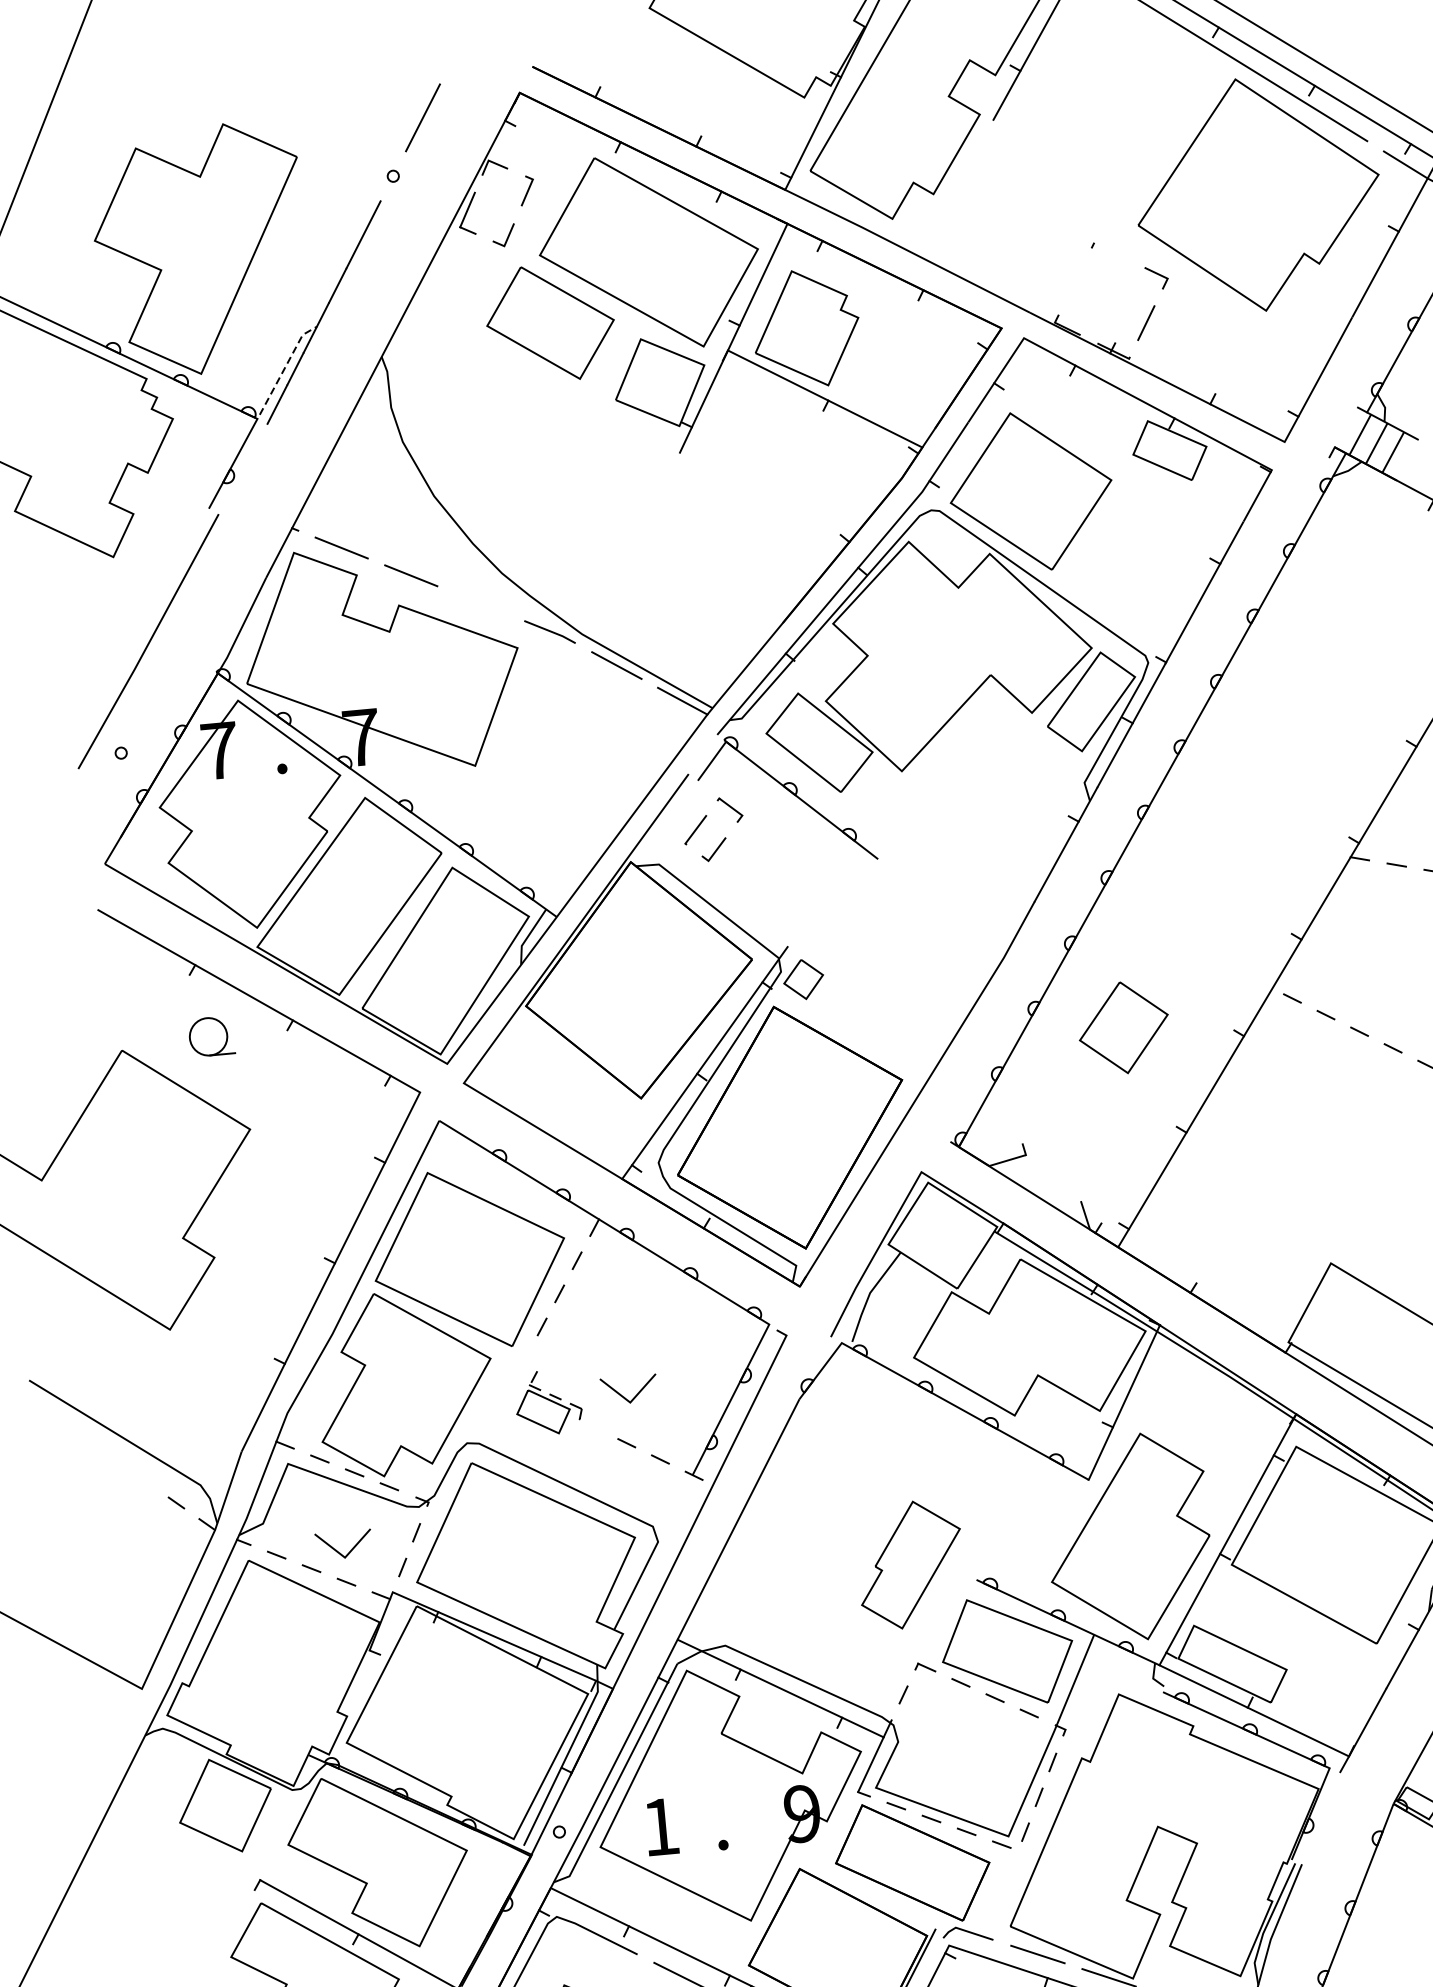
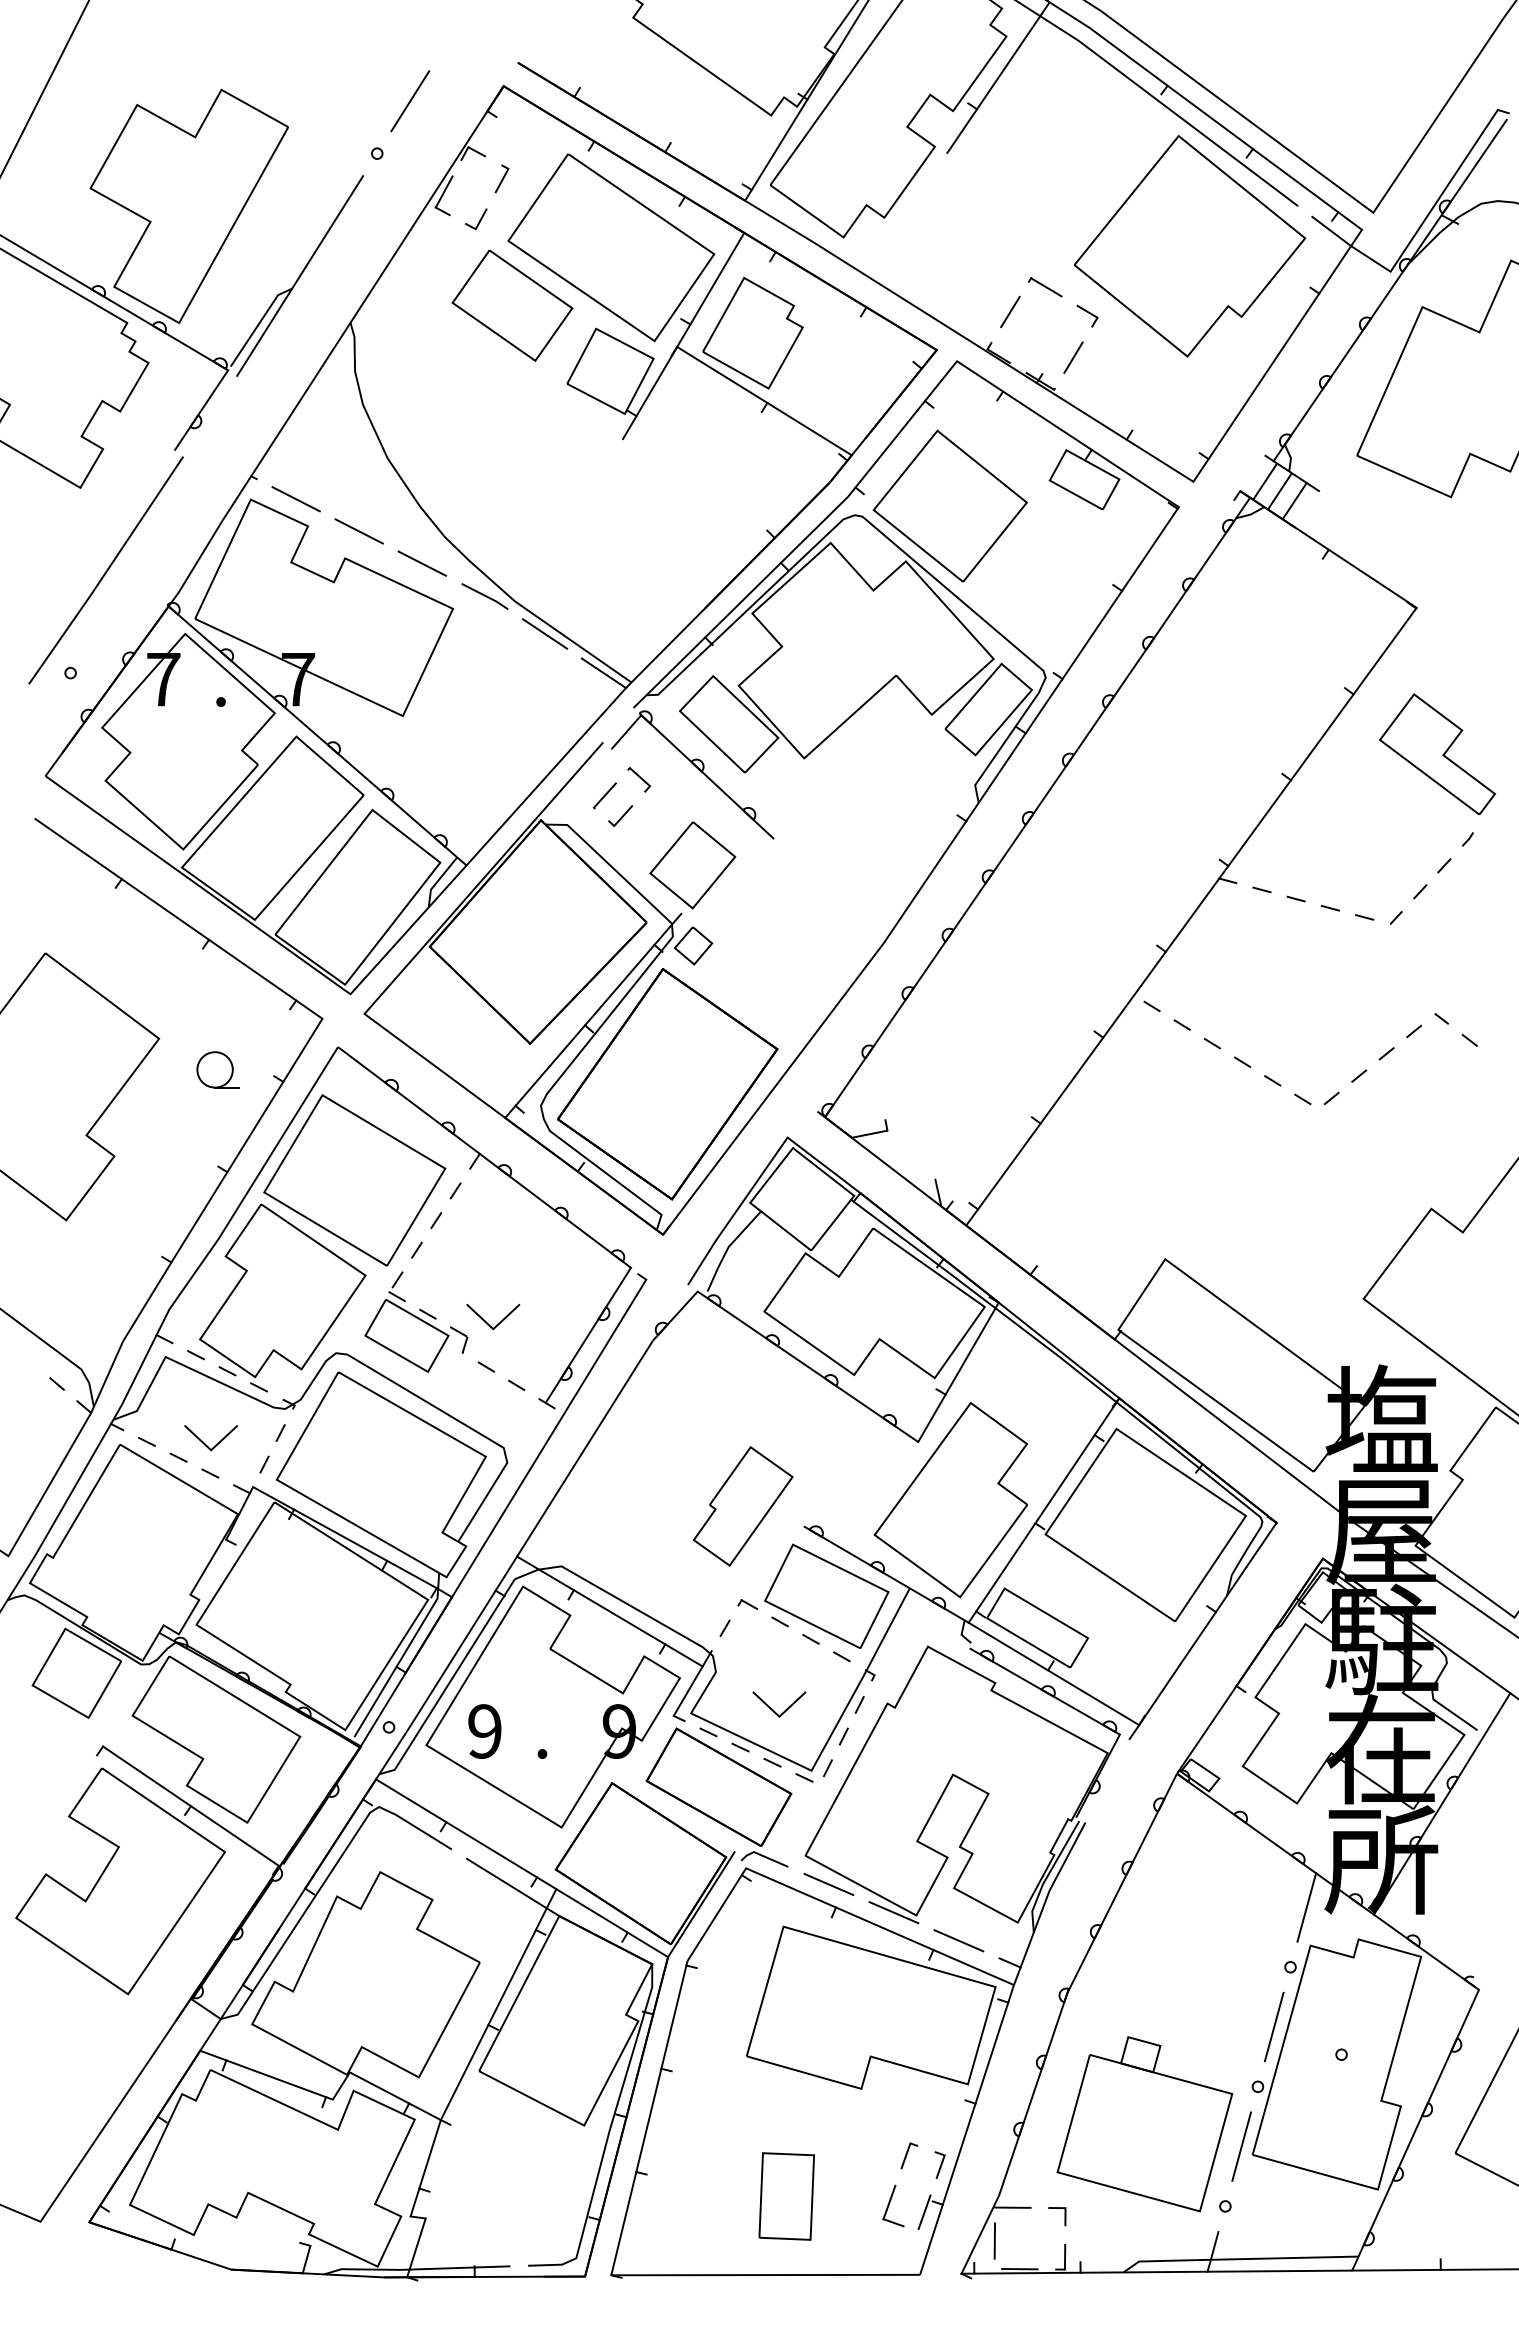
line: (1111, 251) -> (1046, 287), added
line: (1075, 280) -> (1010, 311), added
line: (285, 366) -> (259, 323), dashed -> solid
line: (479, 603) -> (421, 563), added
part: (1123, 1027) -> (692, 865), moved
part: (211, 1036) -> (217, 1069), moved
part: (548, 1402) -> (416, 1321), size x1.67
line: (962, 1775) -> (773, 1709), added
text: (660, 1827) -> (484, 1731), 1 -> 9

